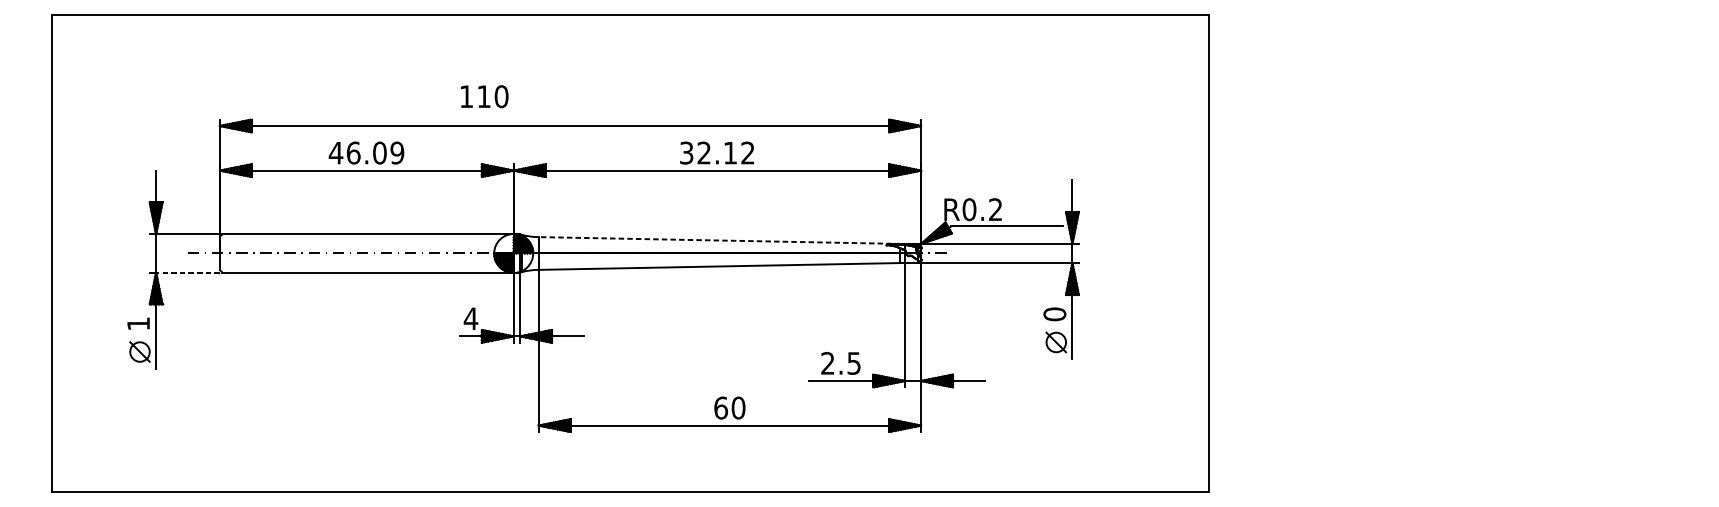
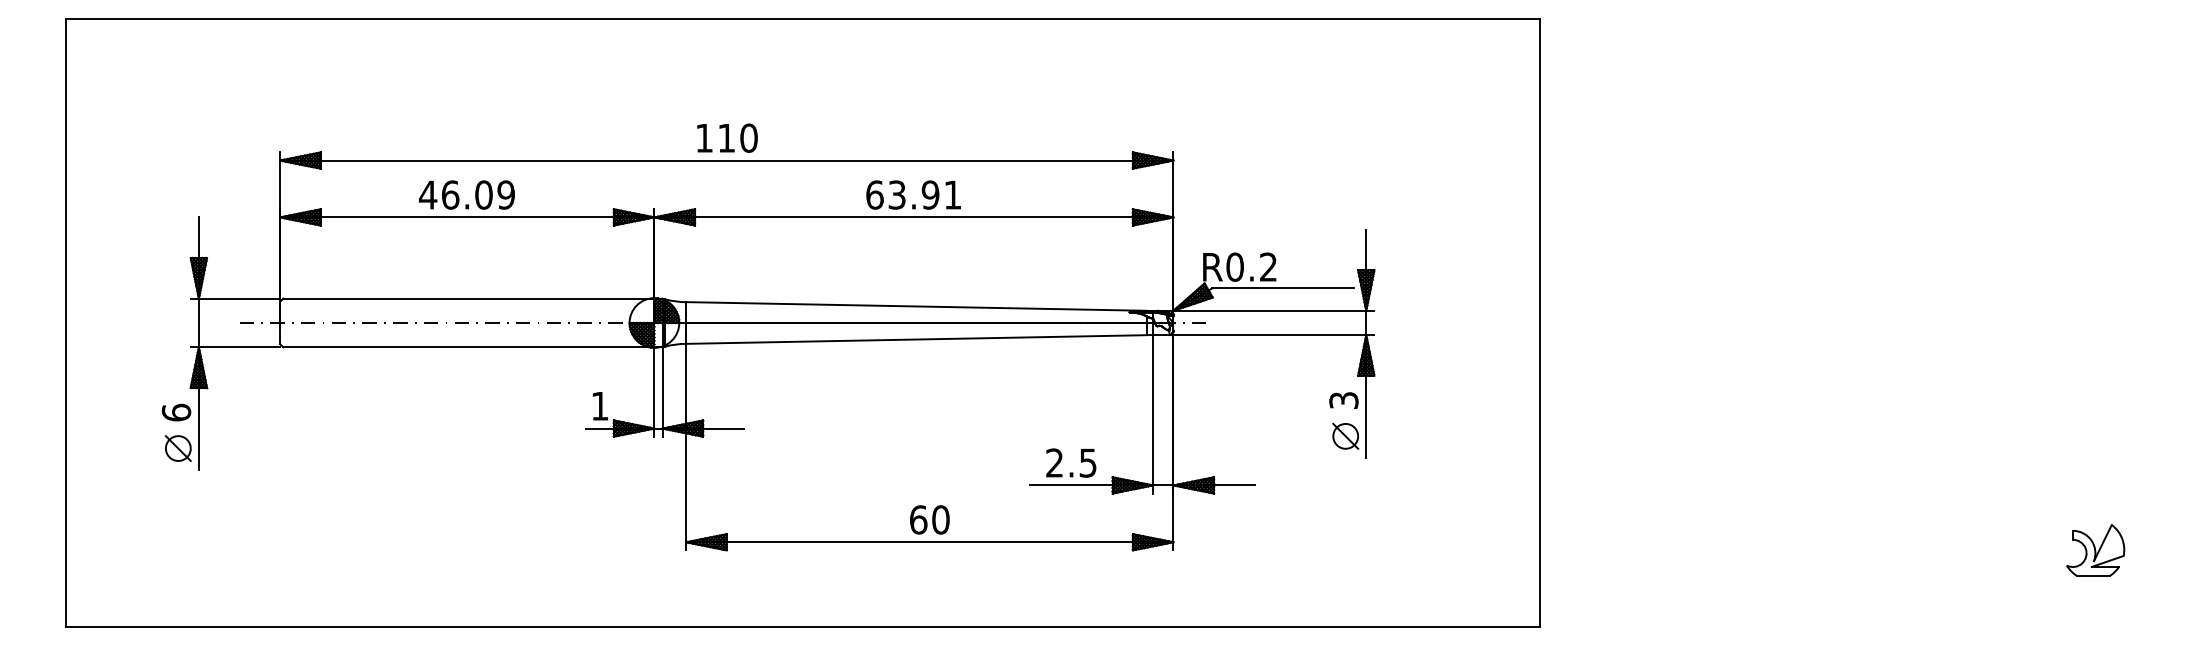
text: (484, 96) -> (727, 137), moved
text: (717, 152) -> (913, 194), 32.12 -> 63.91
line: (719, 240) -> (916, 306), dashed -> solid
line: (188, 272) -> (239, 347), dashed -> solid
text: (1054, 314) -> (1343, 400), 0 -> 3
text: (470, 319) -> (599, 406), 4 -> 1
text: (138, 323) -> (176, 412), 1 -> 6
part: (1644, 432) -> (2095, 550), added

